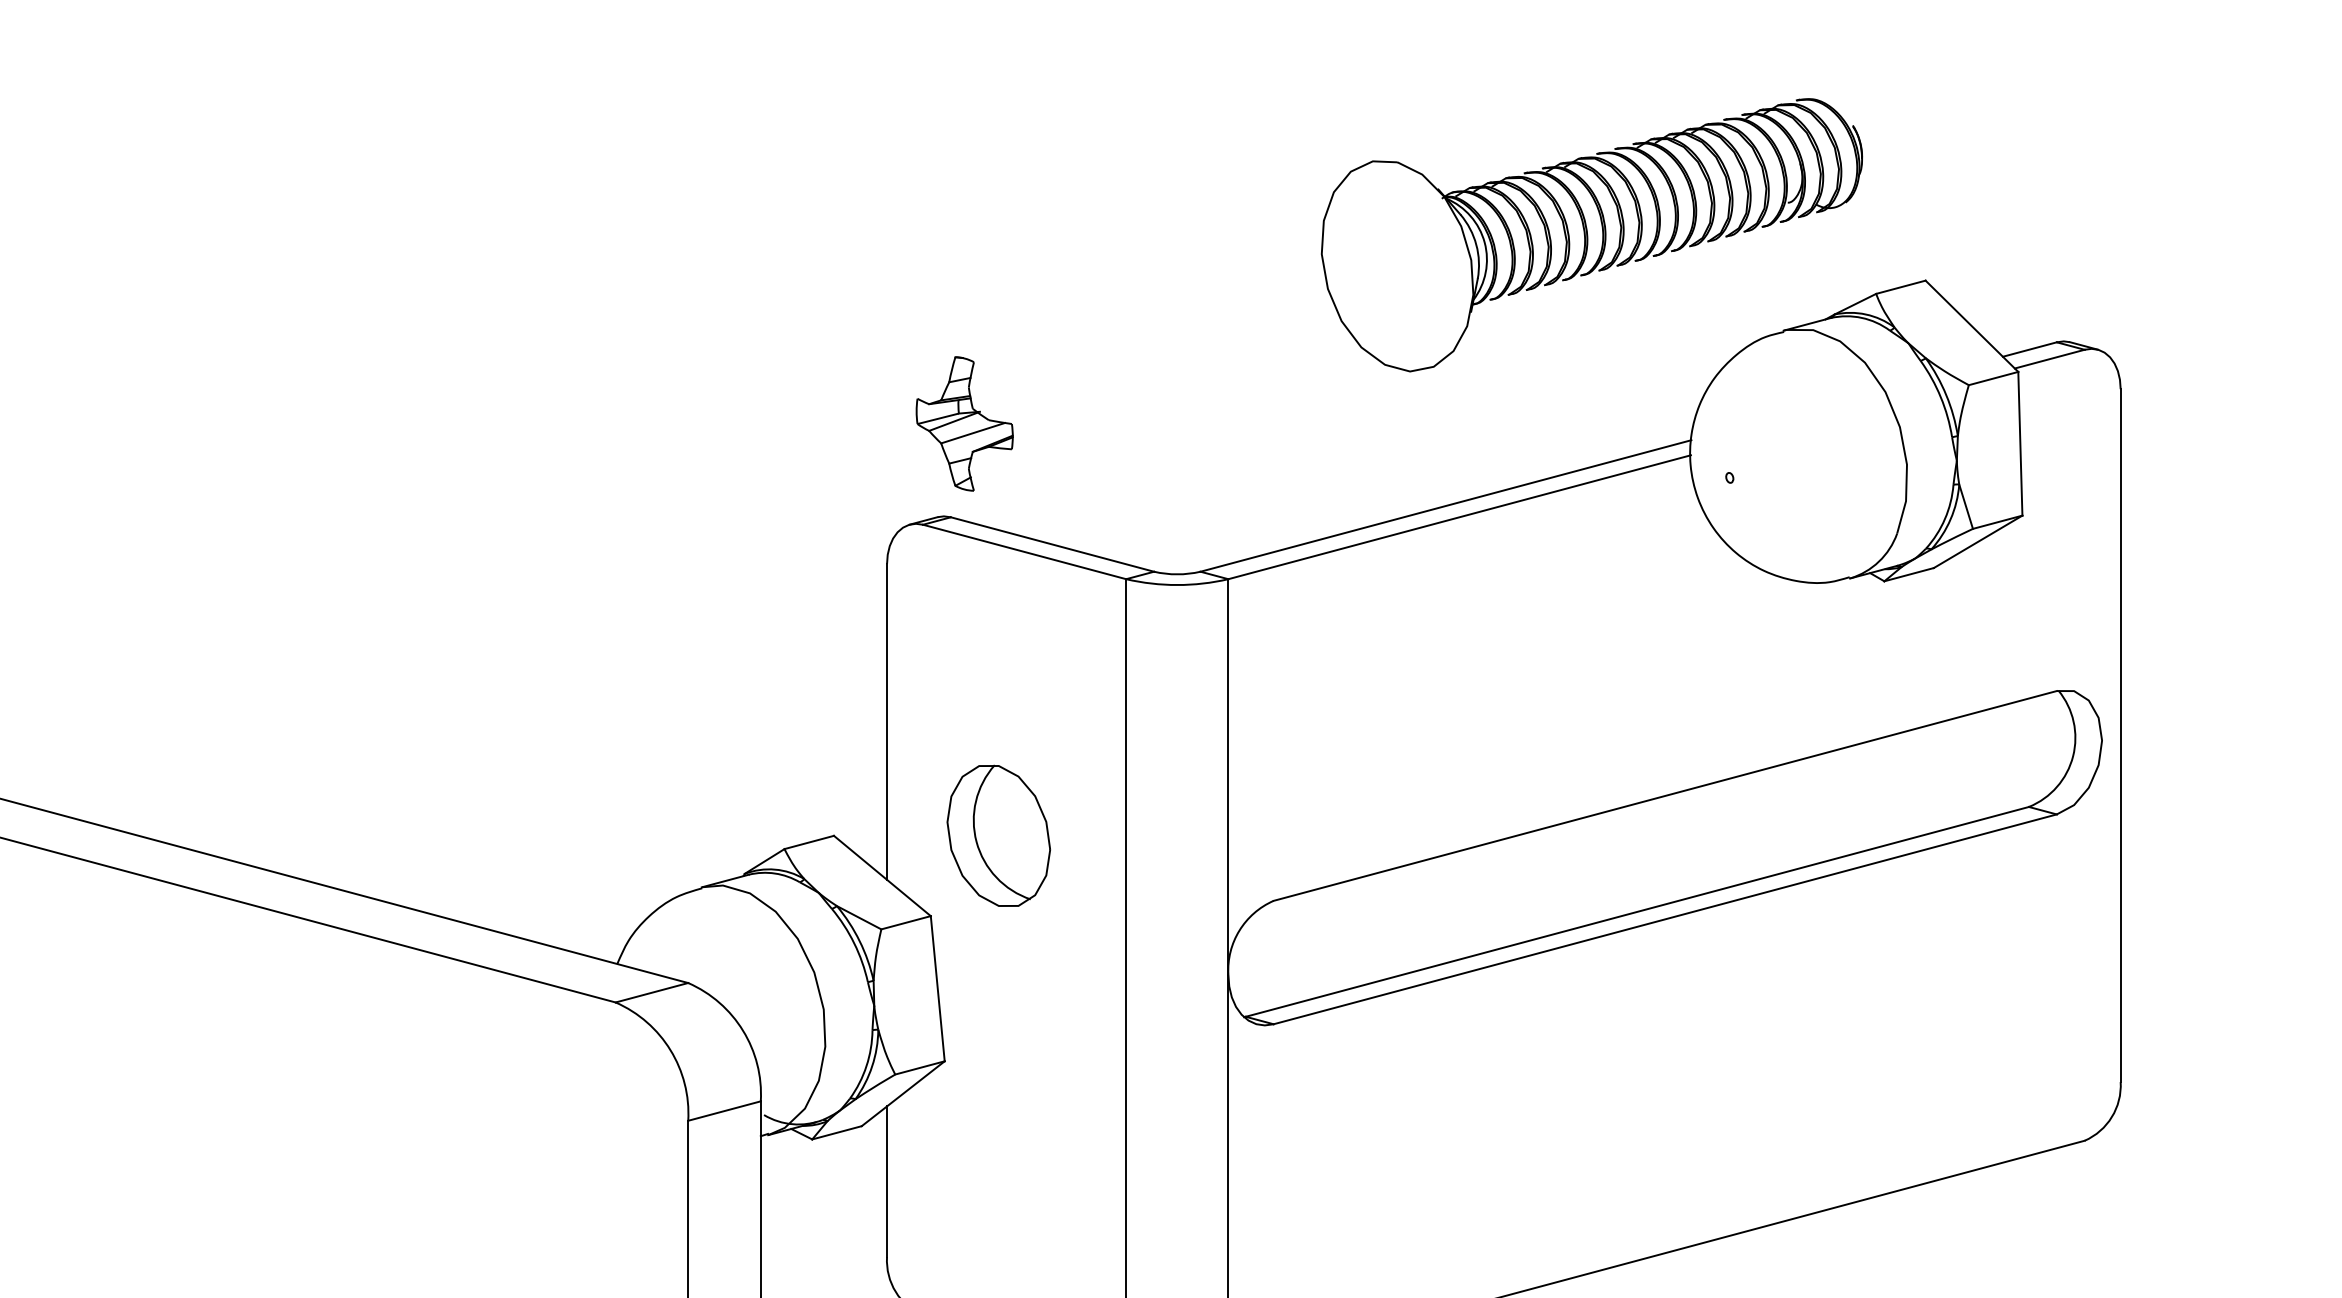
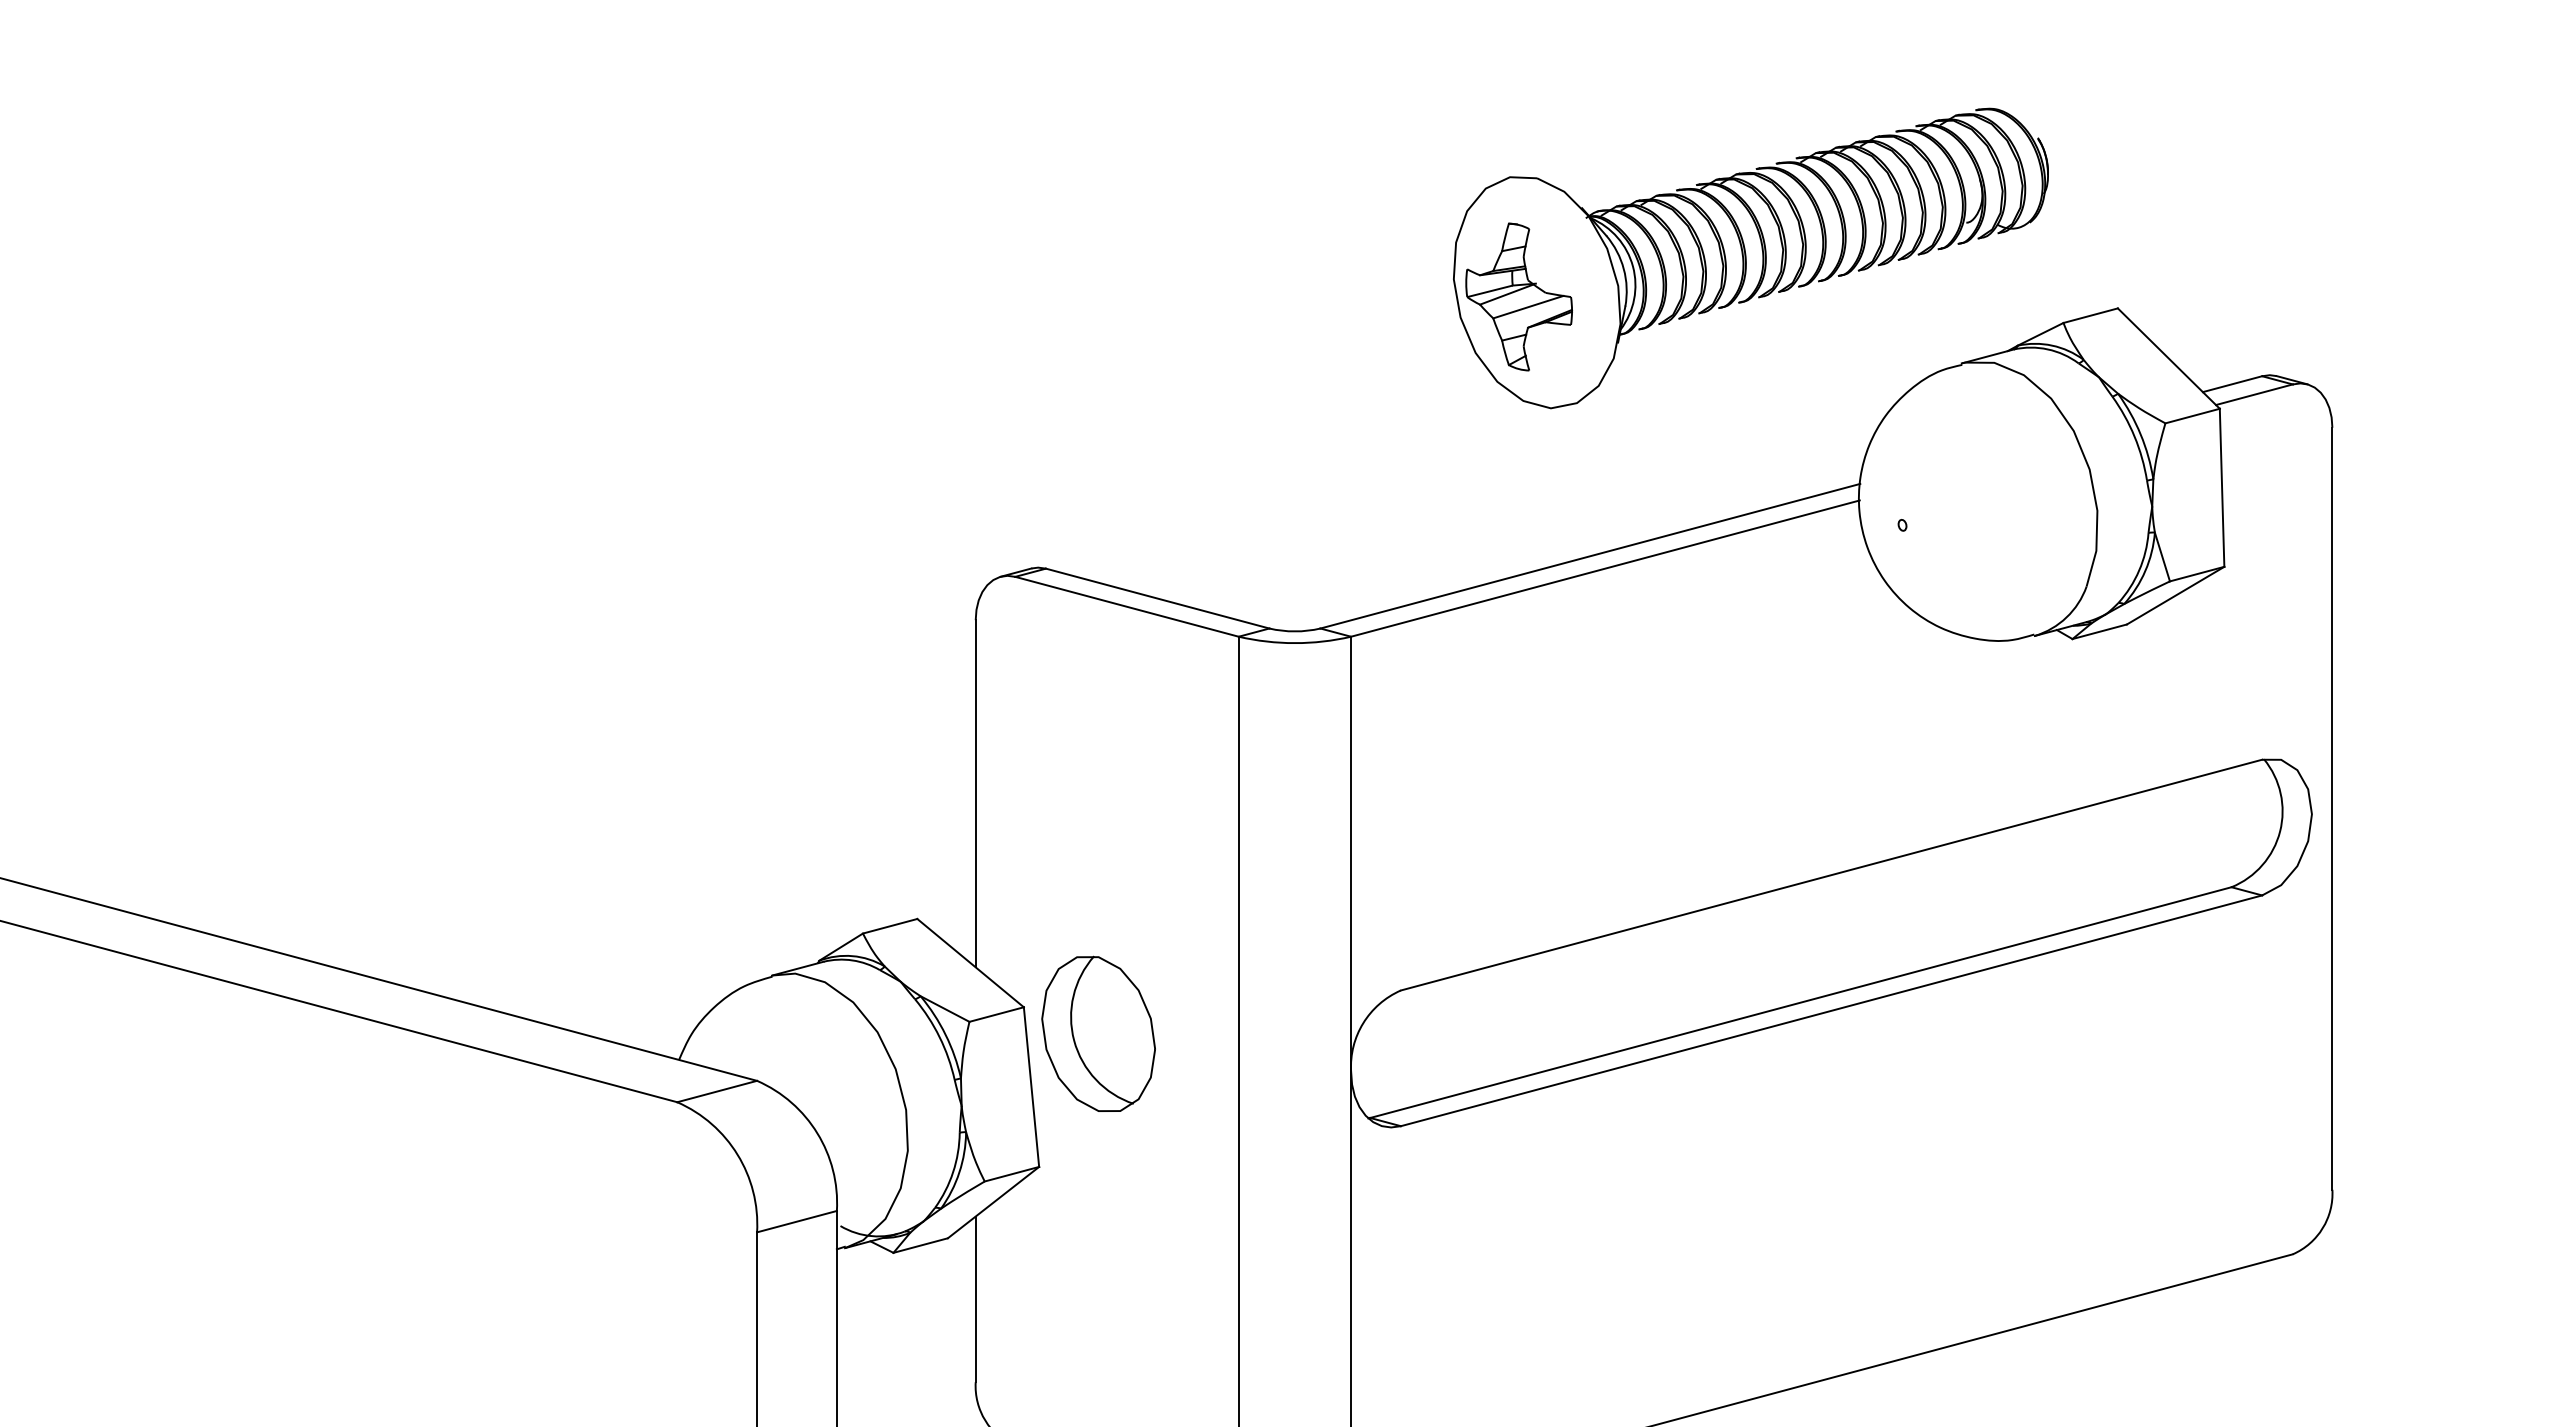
part: (964, 423) -> (1518, 296), moved
part: (998, 835) -> (1098, 1033), moved

